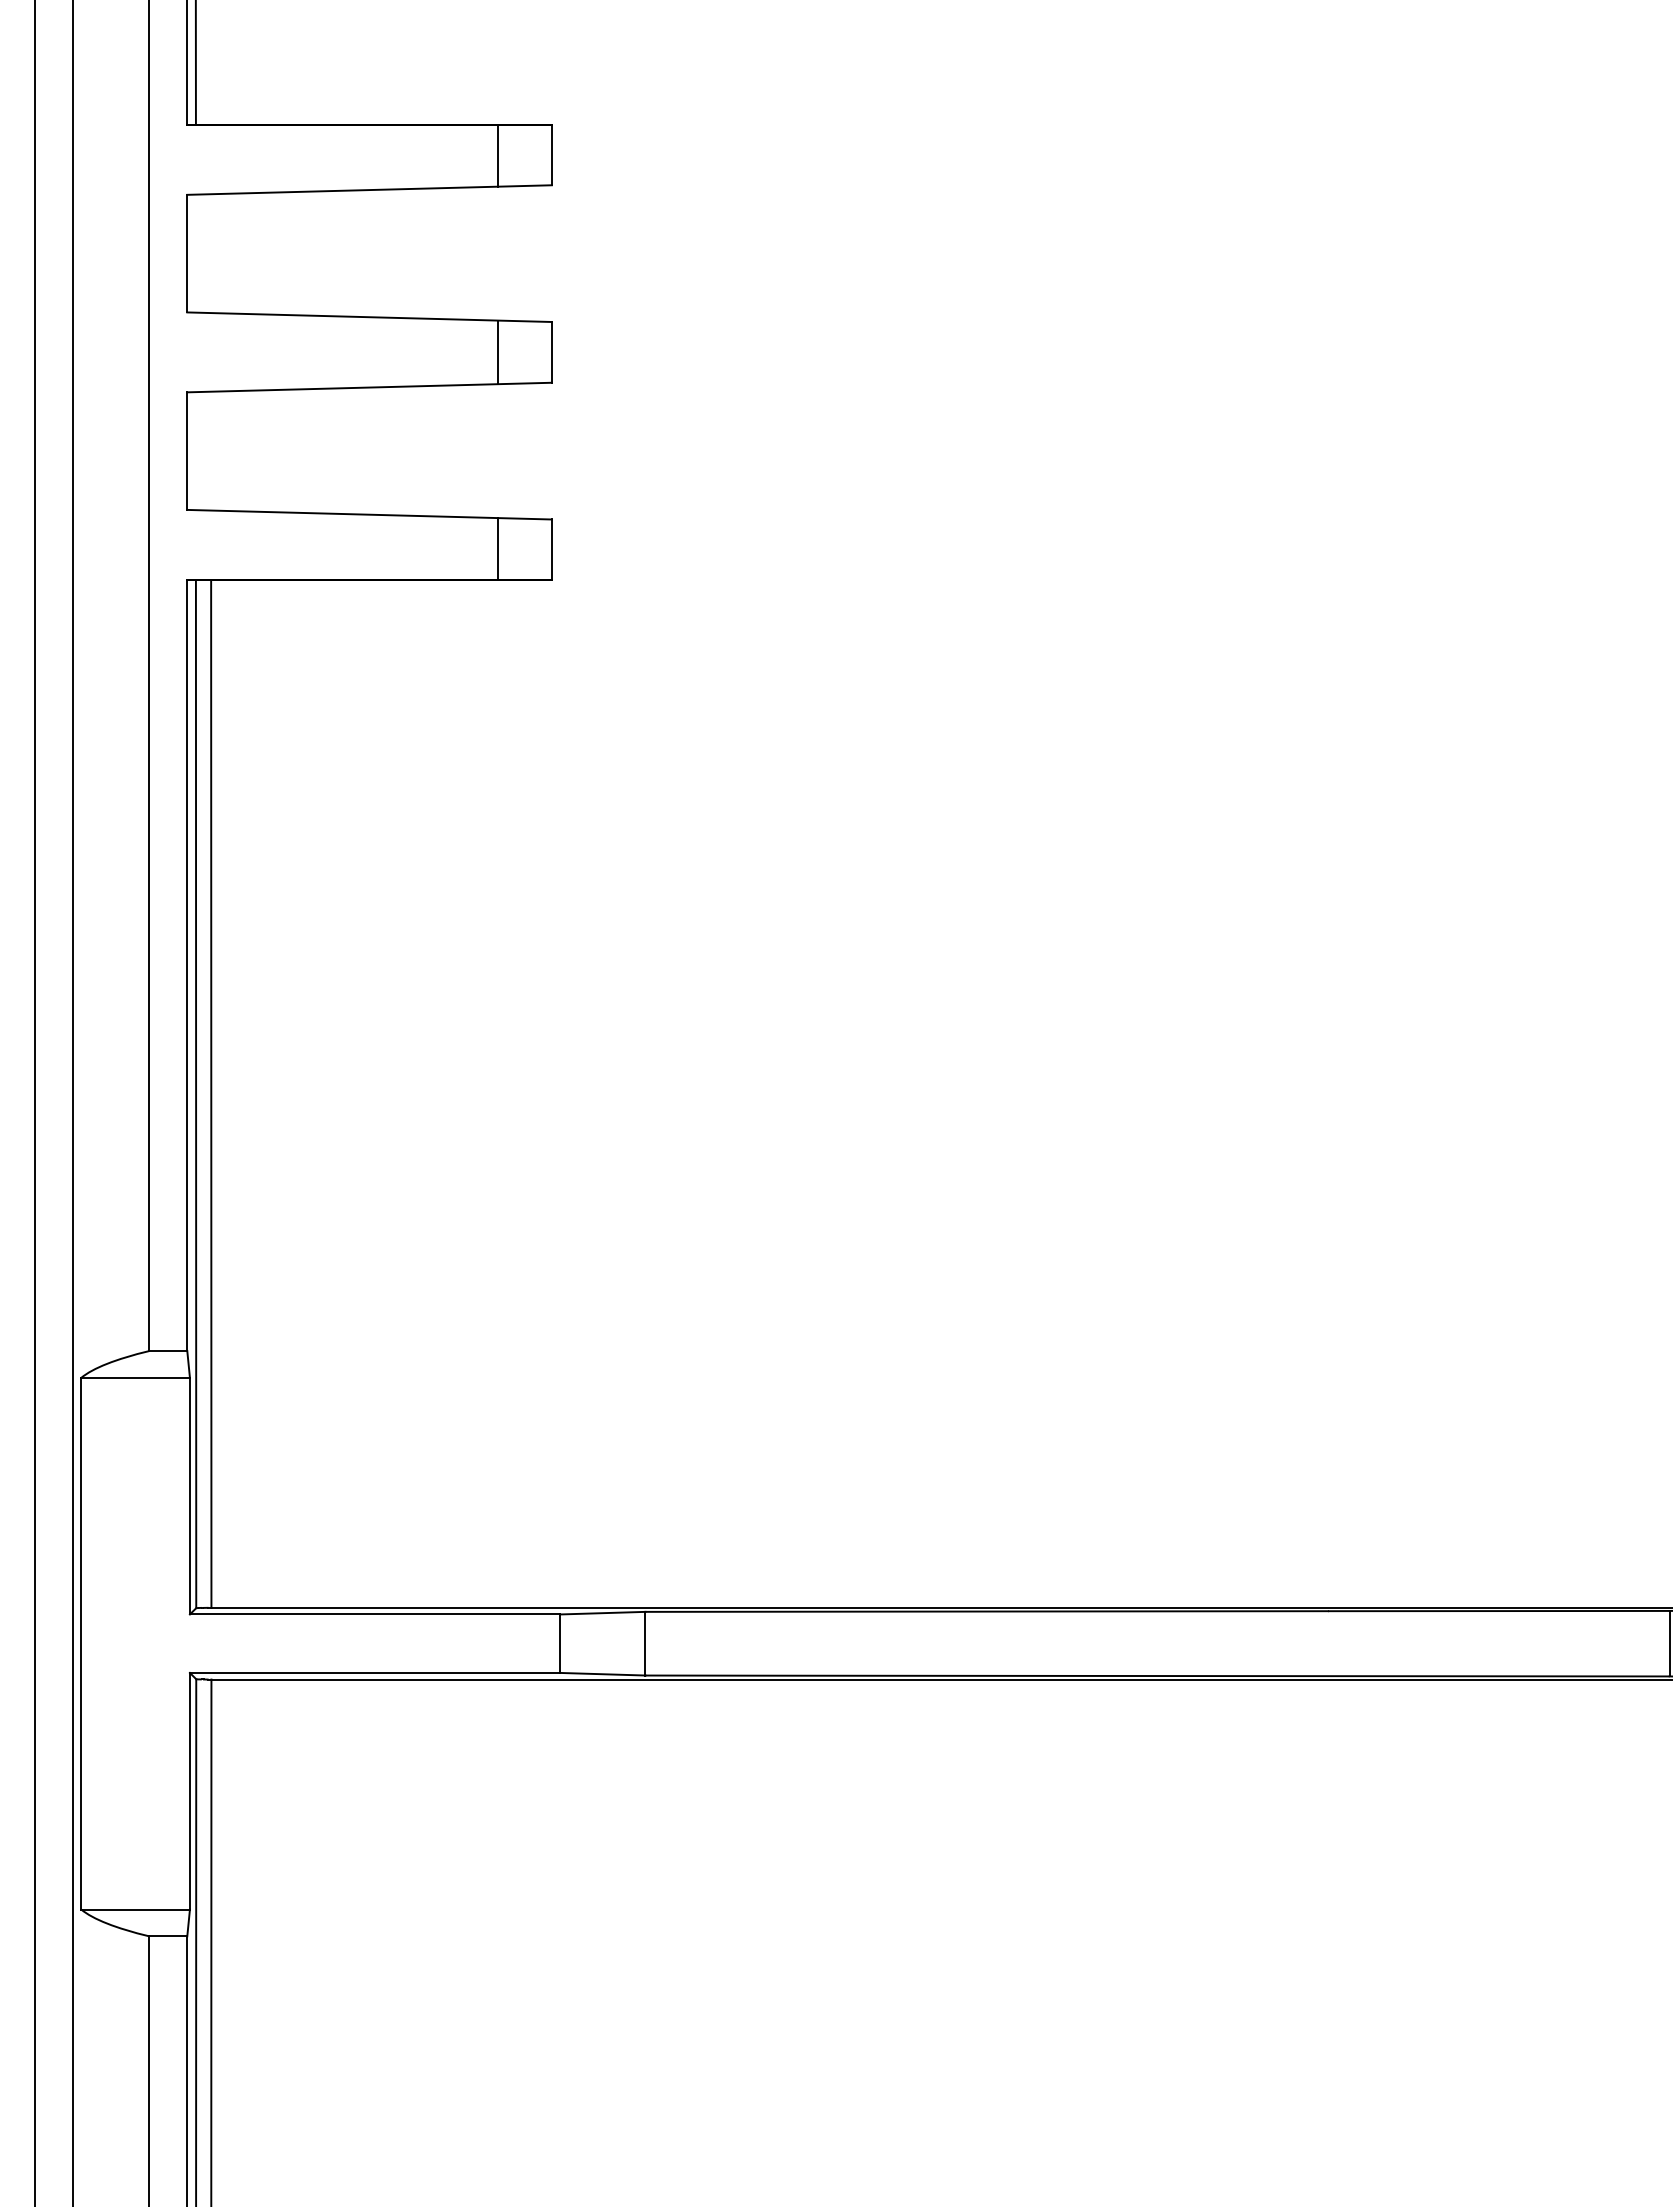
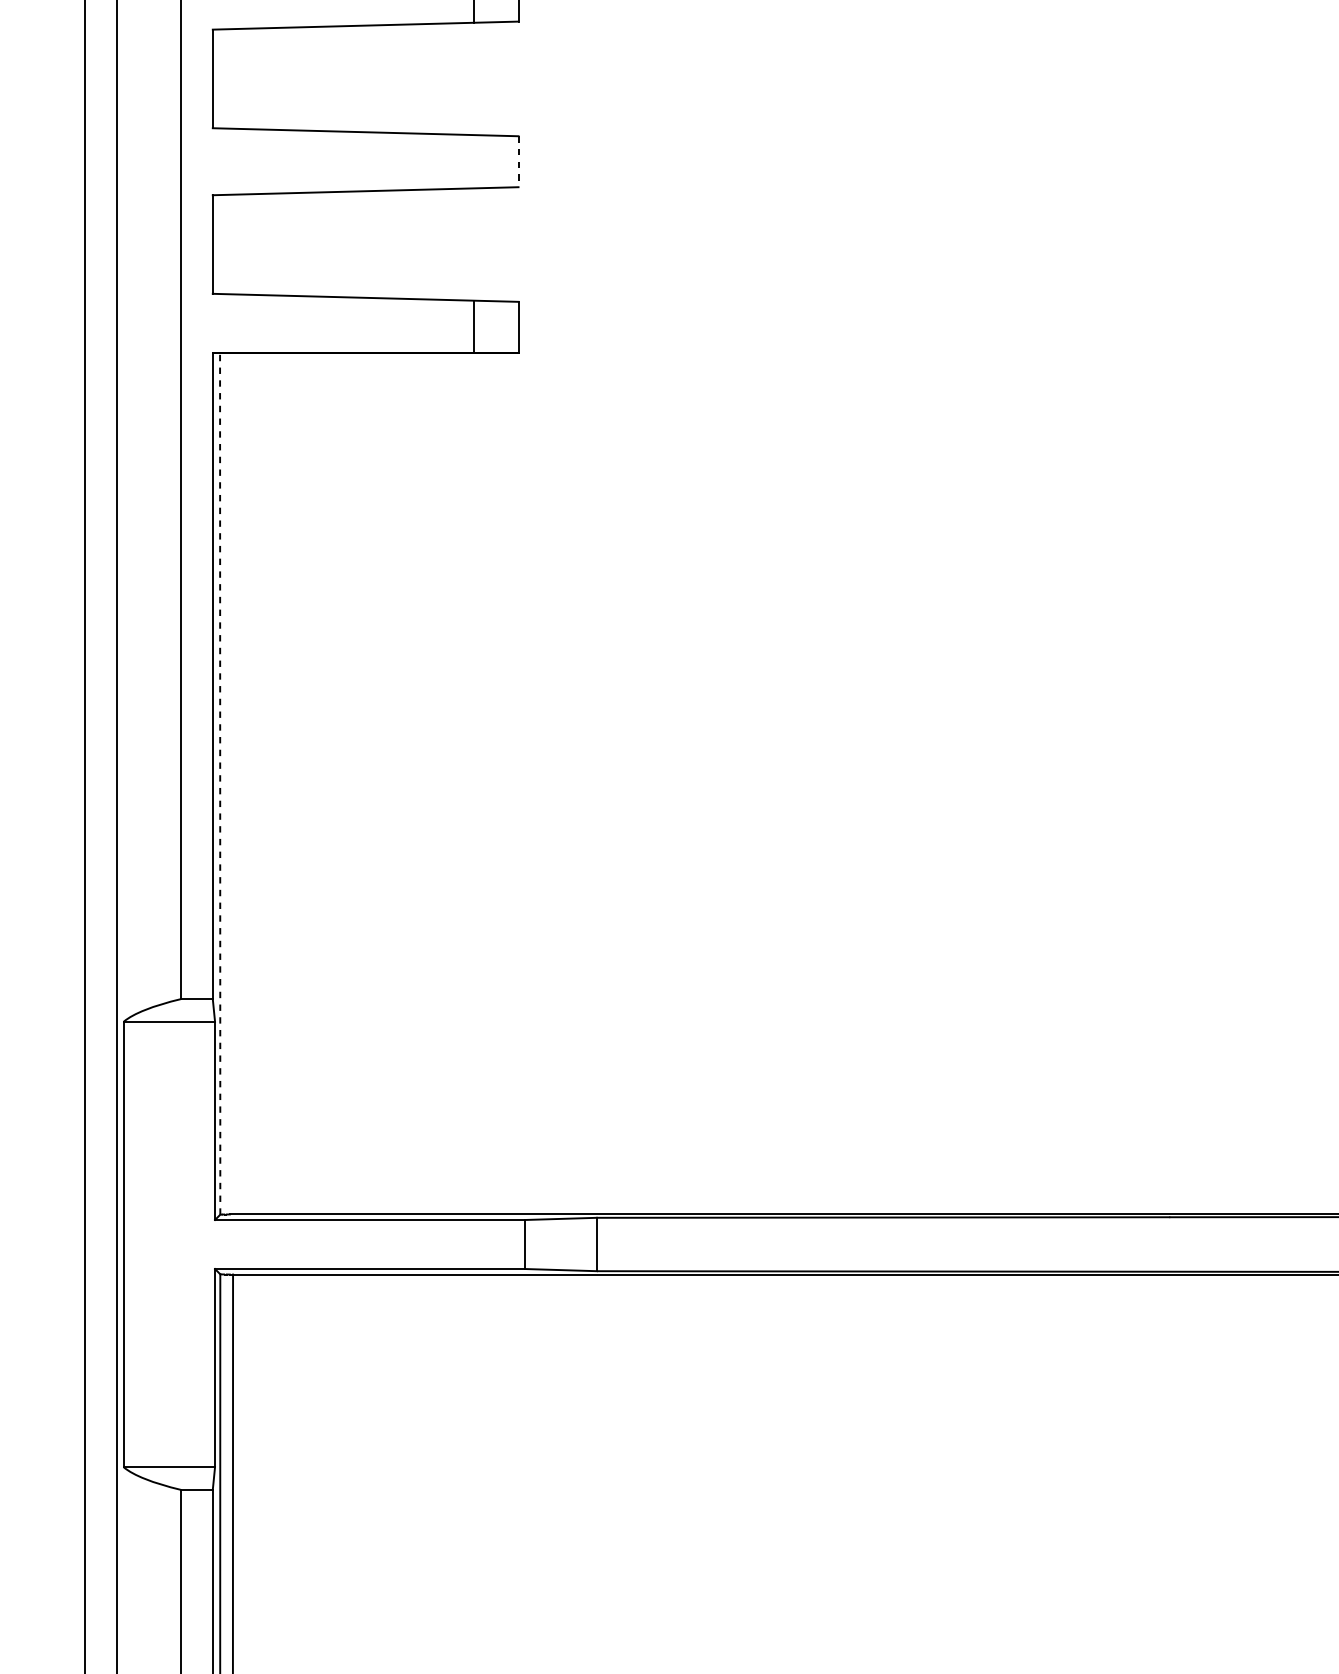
line: (498, 352) -> (473, 161), removed
line: (551, 352) -> (518, 161), solid -> dashed
line: (211, 1093) -> (233, 783), removed
line: (196, 1094) -> (220, 783), solid -> dashed

